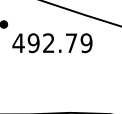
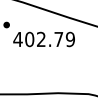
text: (33, 43) -> (29, 39), 492.79 -> 402.79

